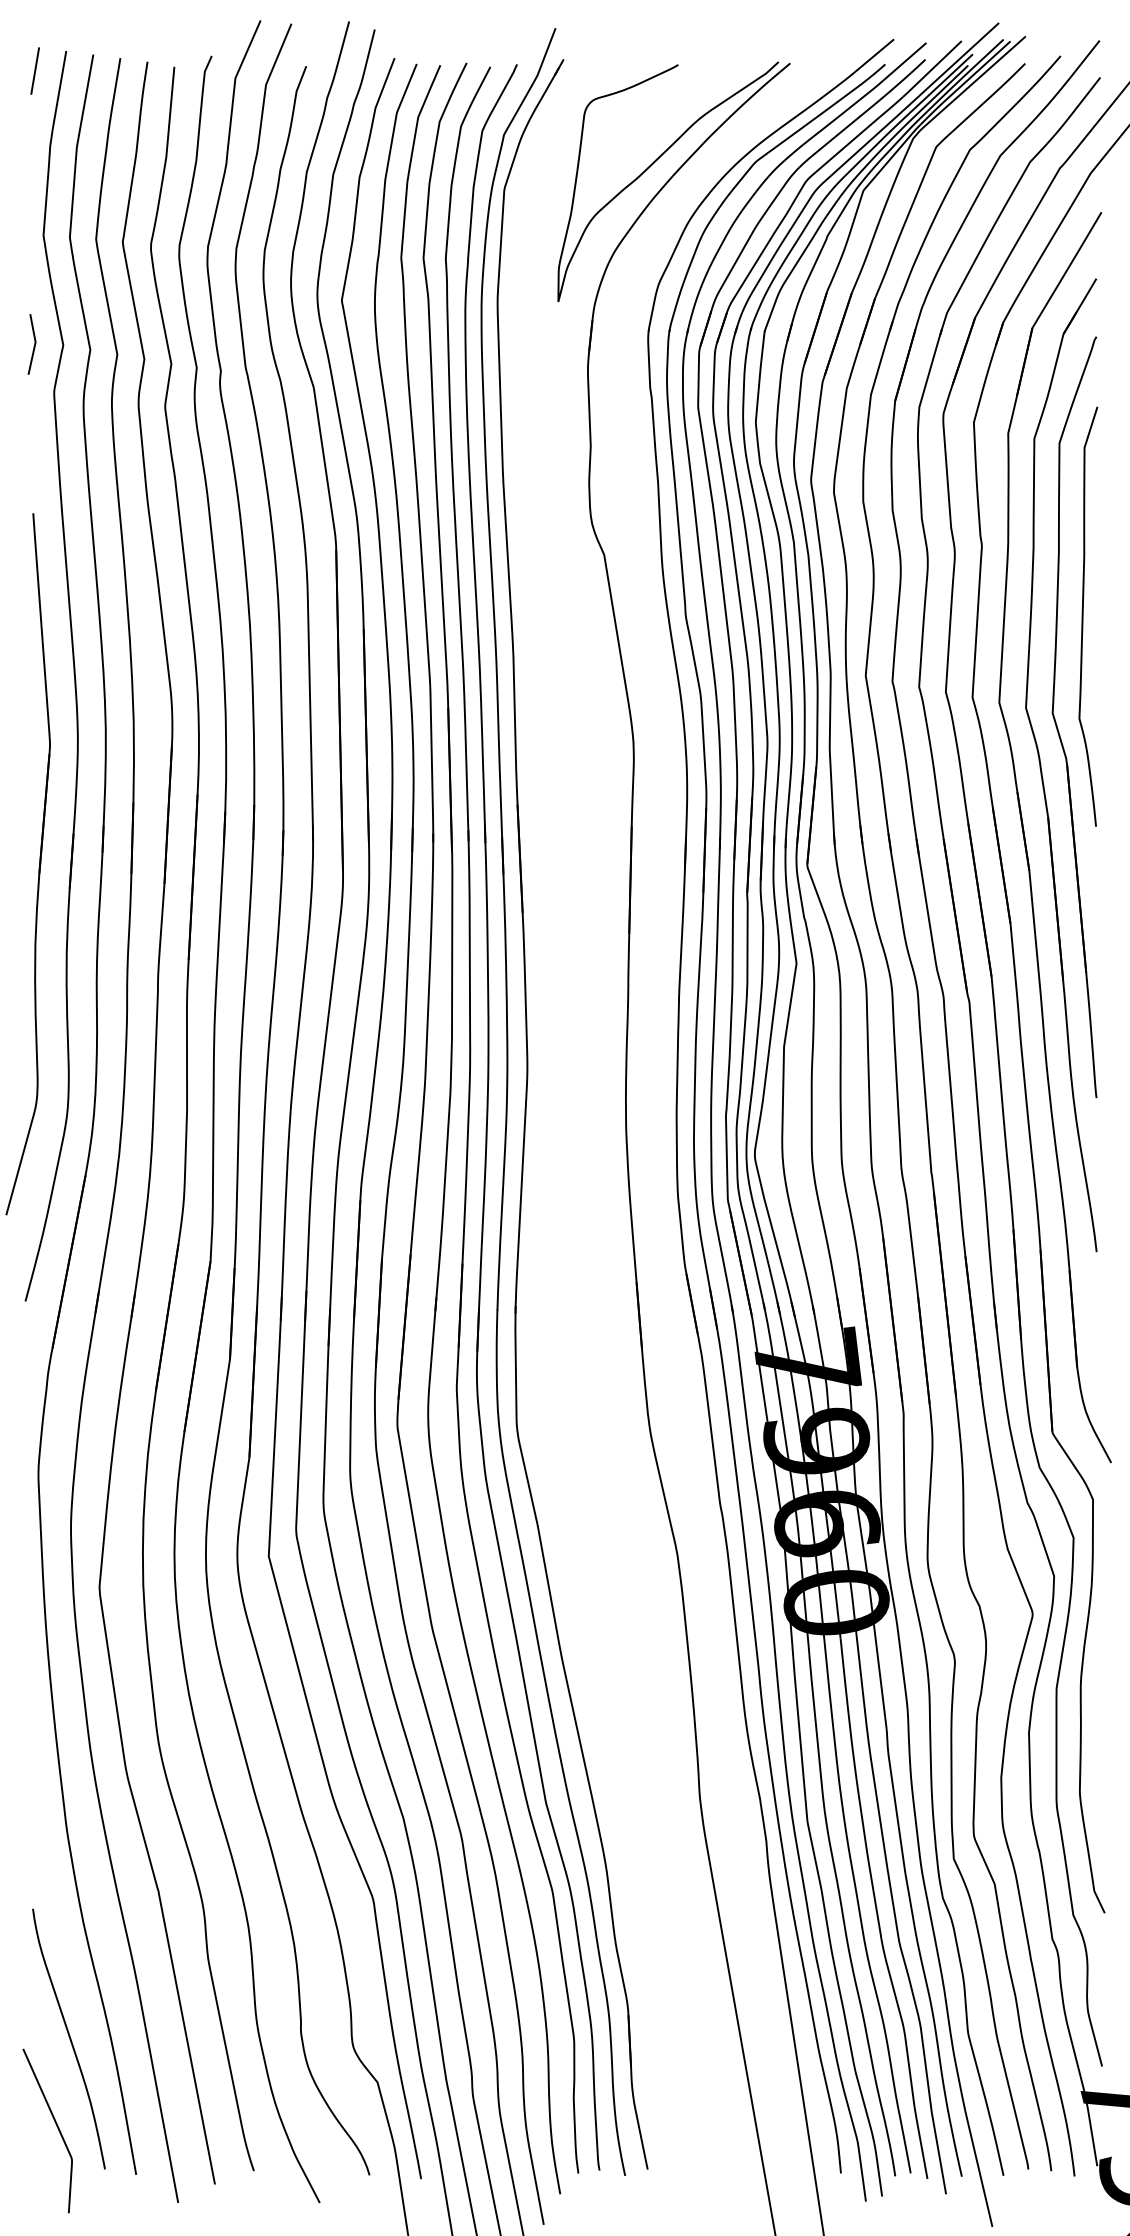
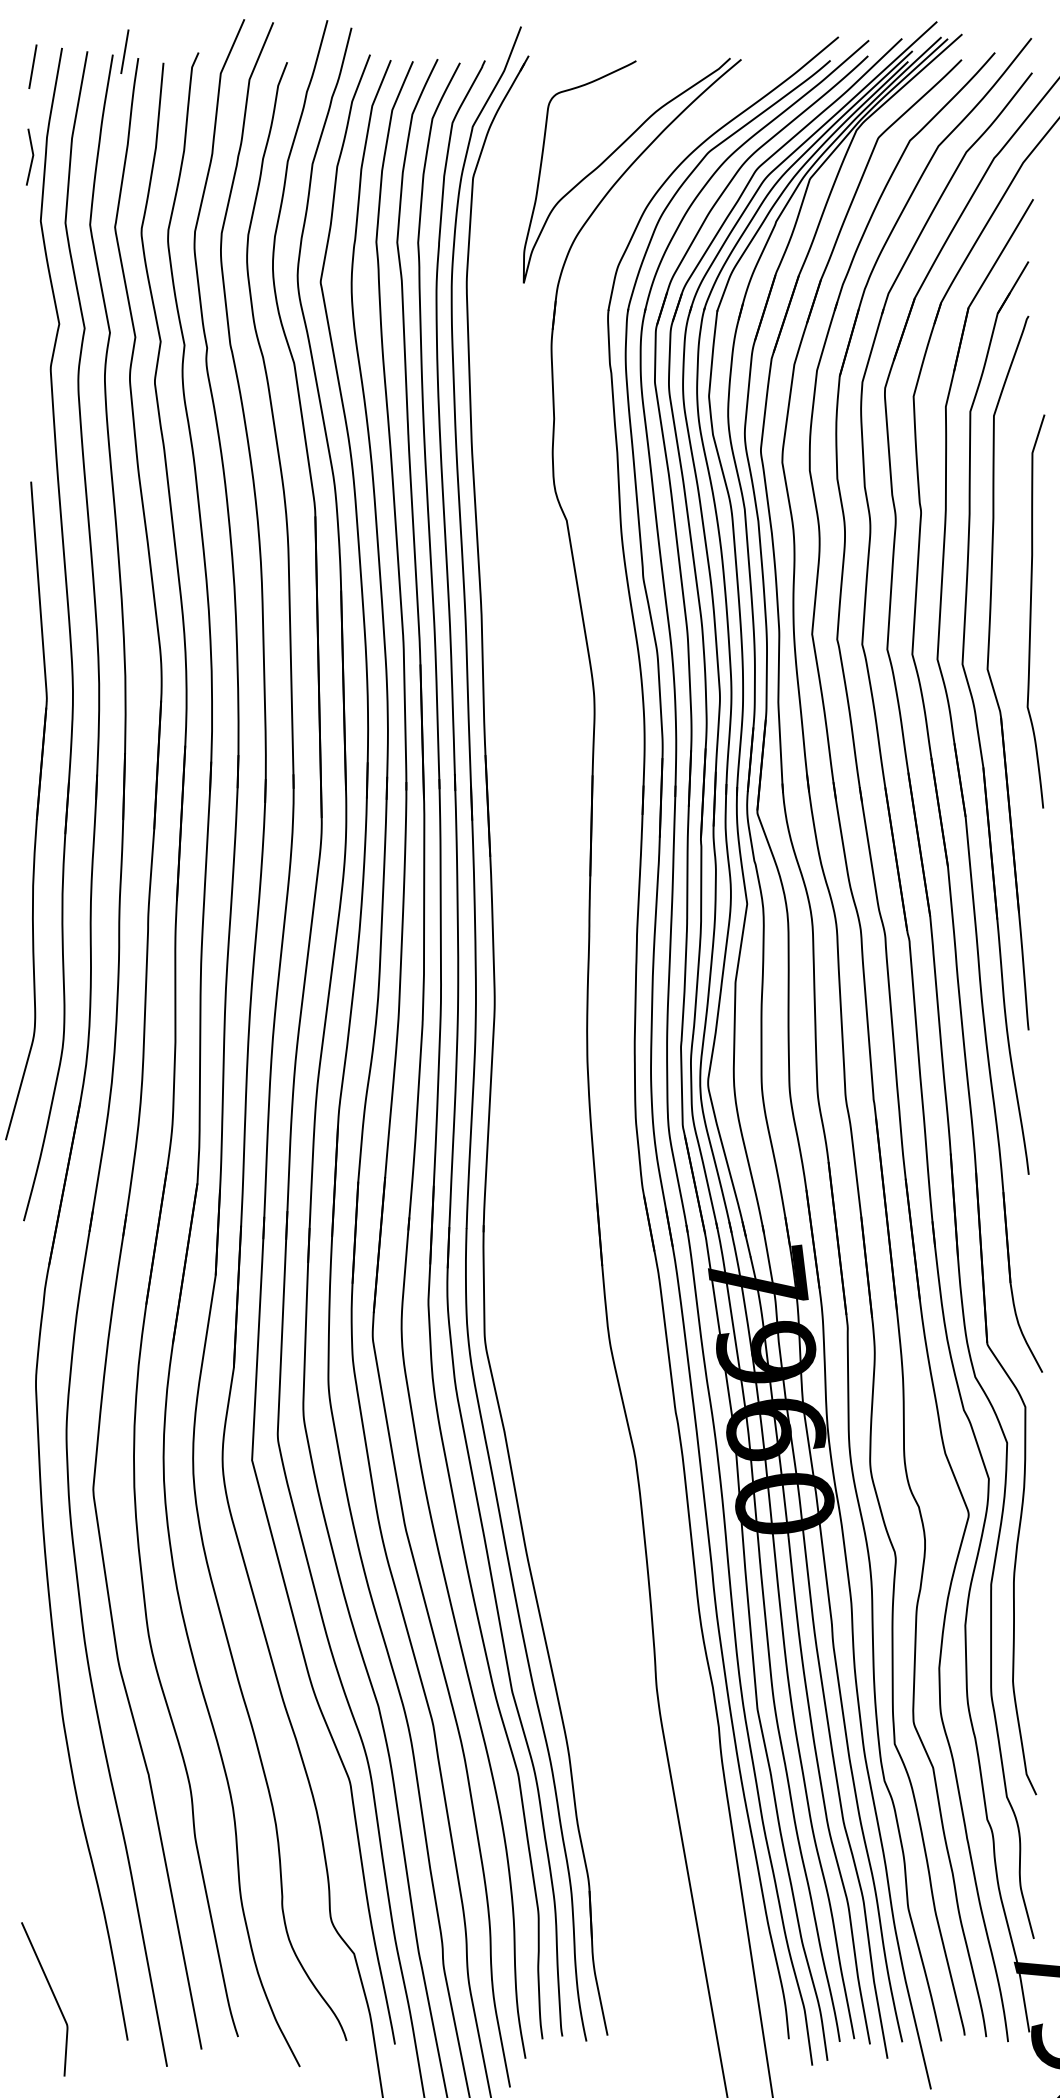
line: (132, 54) -> (124, 51), added
line: (33, 346) -> (31, 159), moved
curve: (1083, 616) -> (1031, 611), moved
curve: (69, 2038) -> (65, 1912), removed

